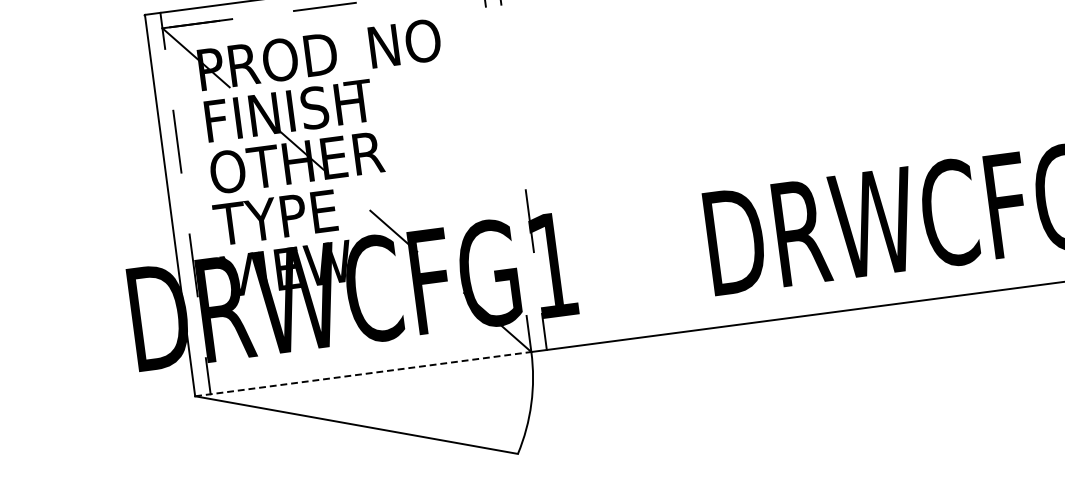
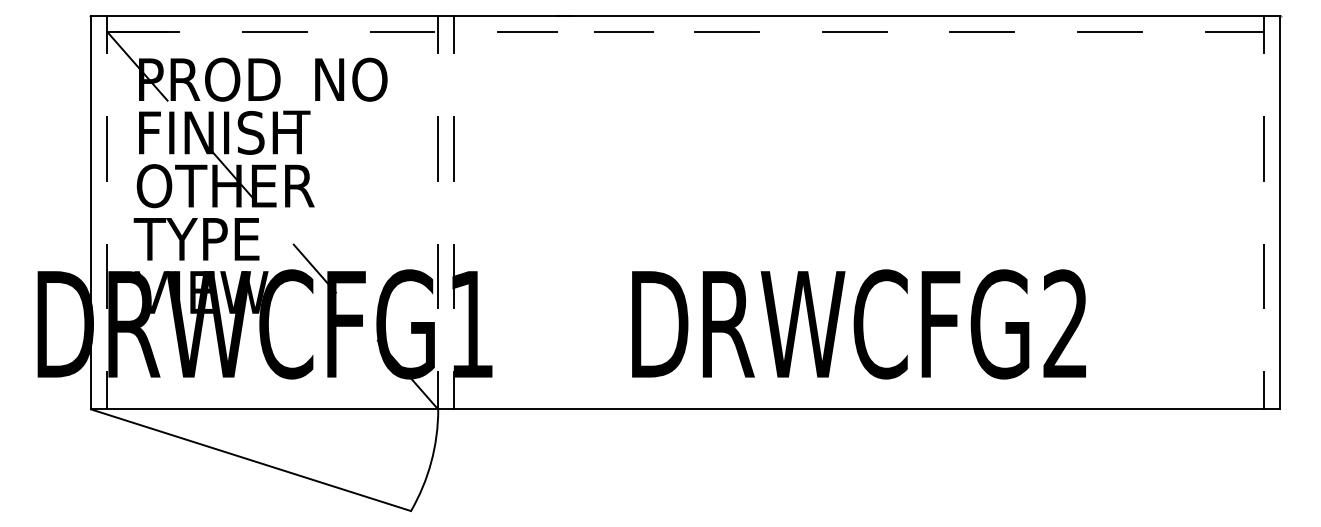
line: (513, 97) -> (454, 148), added
line: (497, 99) -> (437, 148), added
line: (514, 223) -> (438, 276), added
line: (363, 374) -> (265, 409), dashed -> solid

